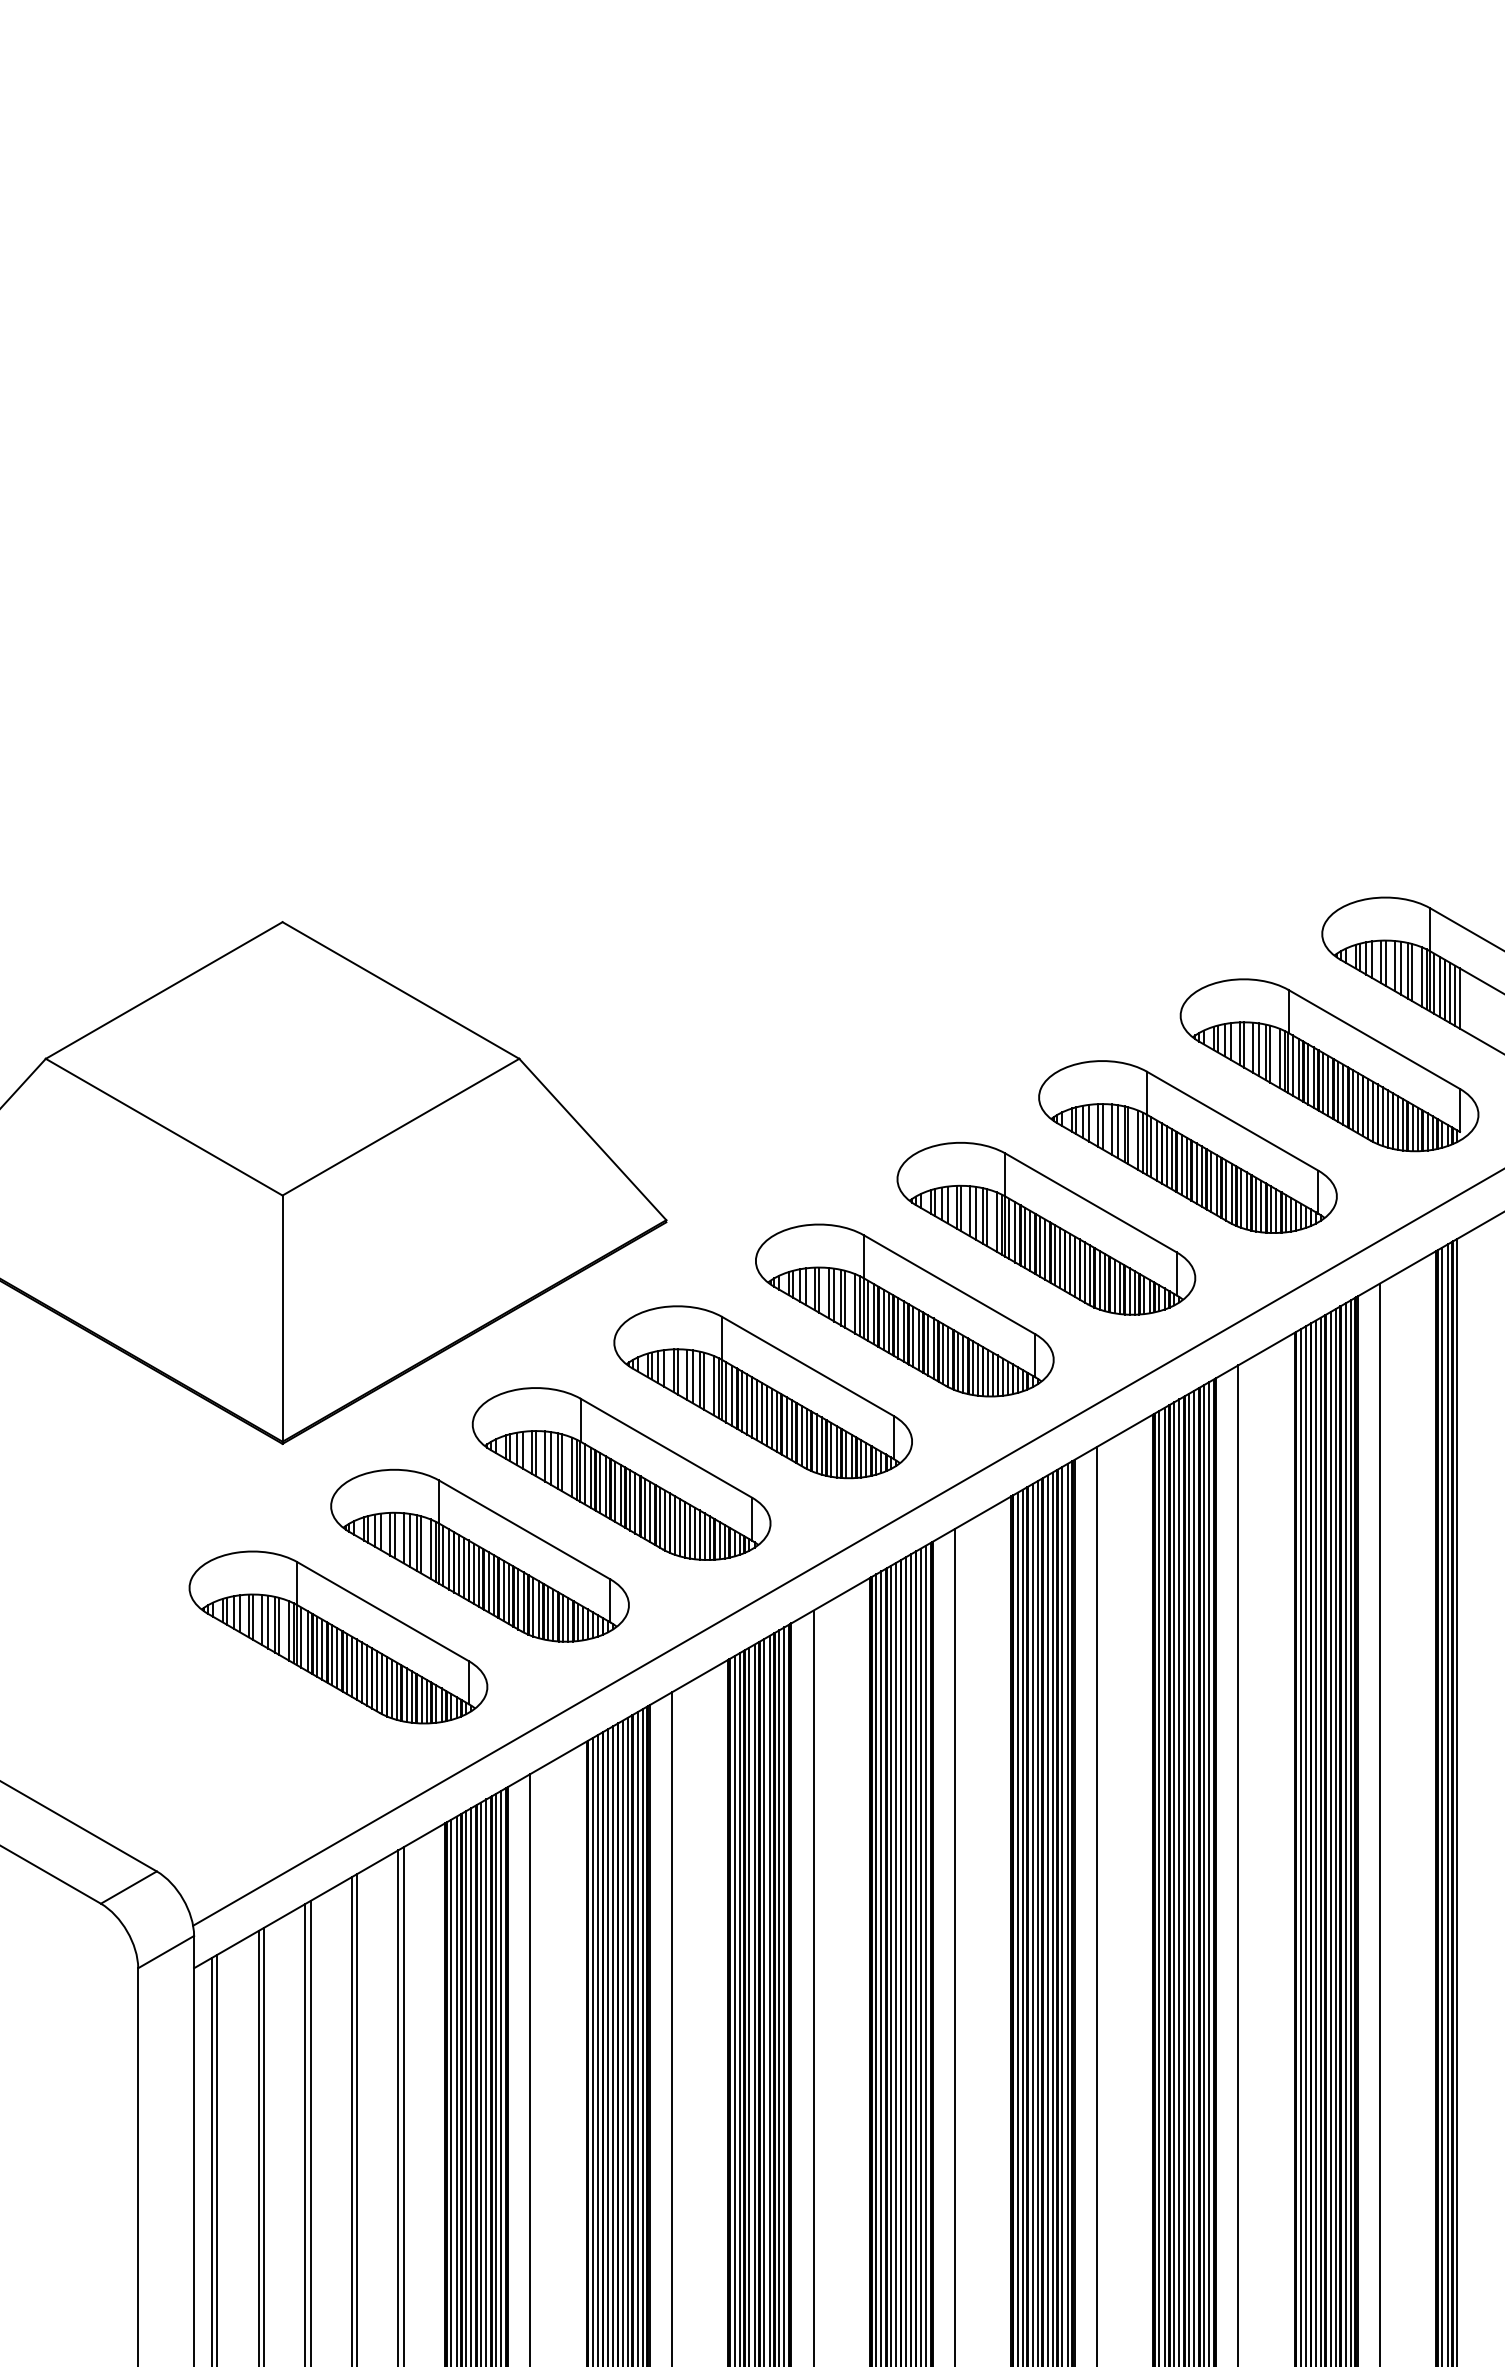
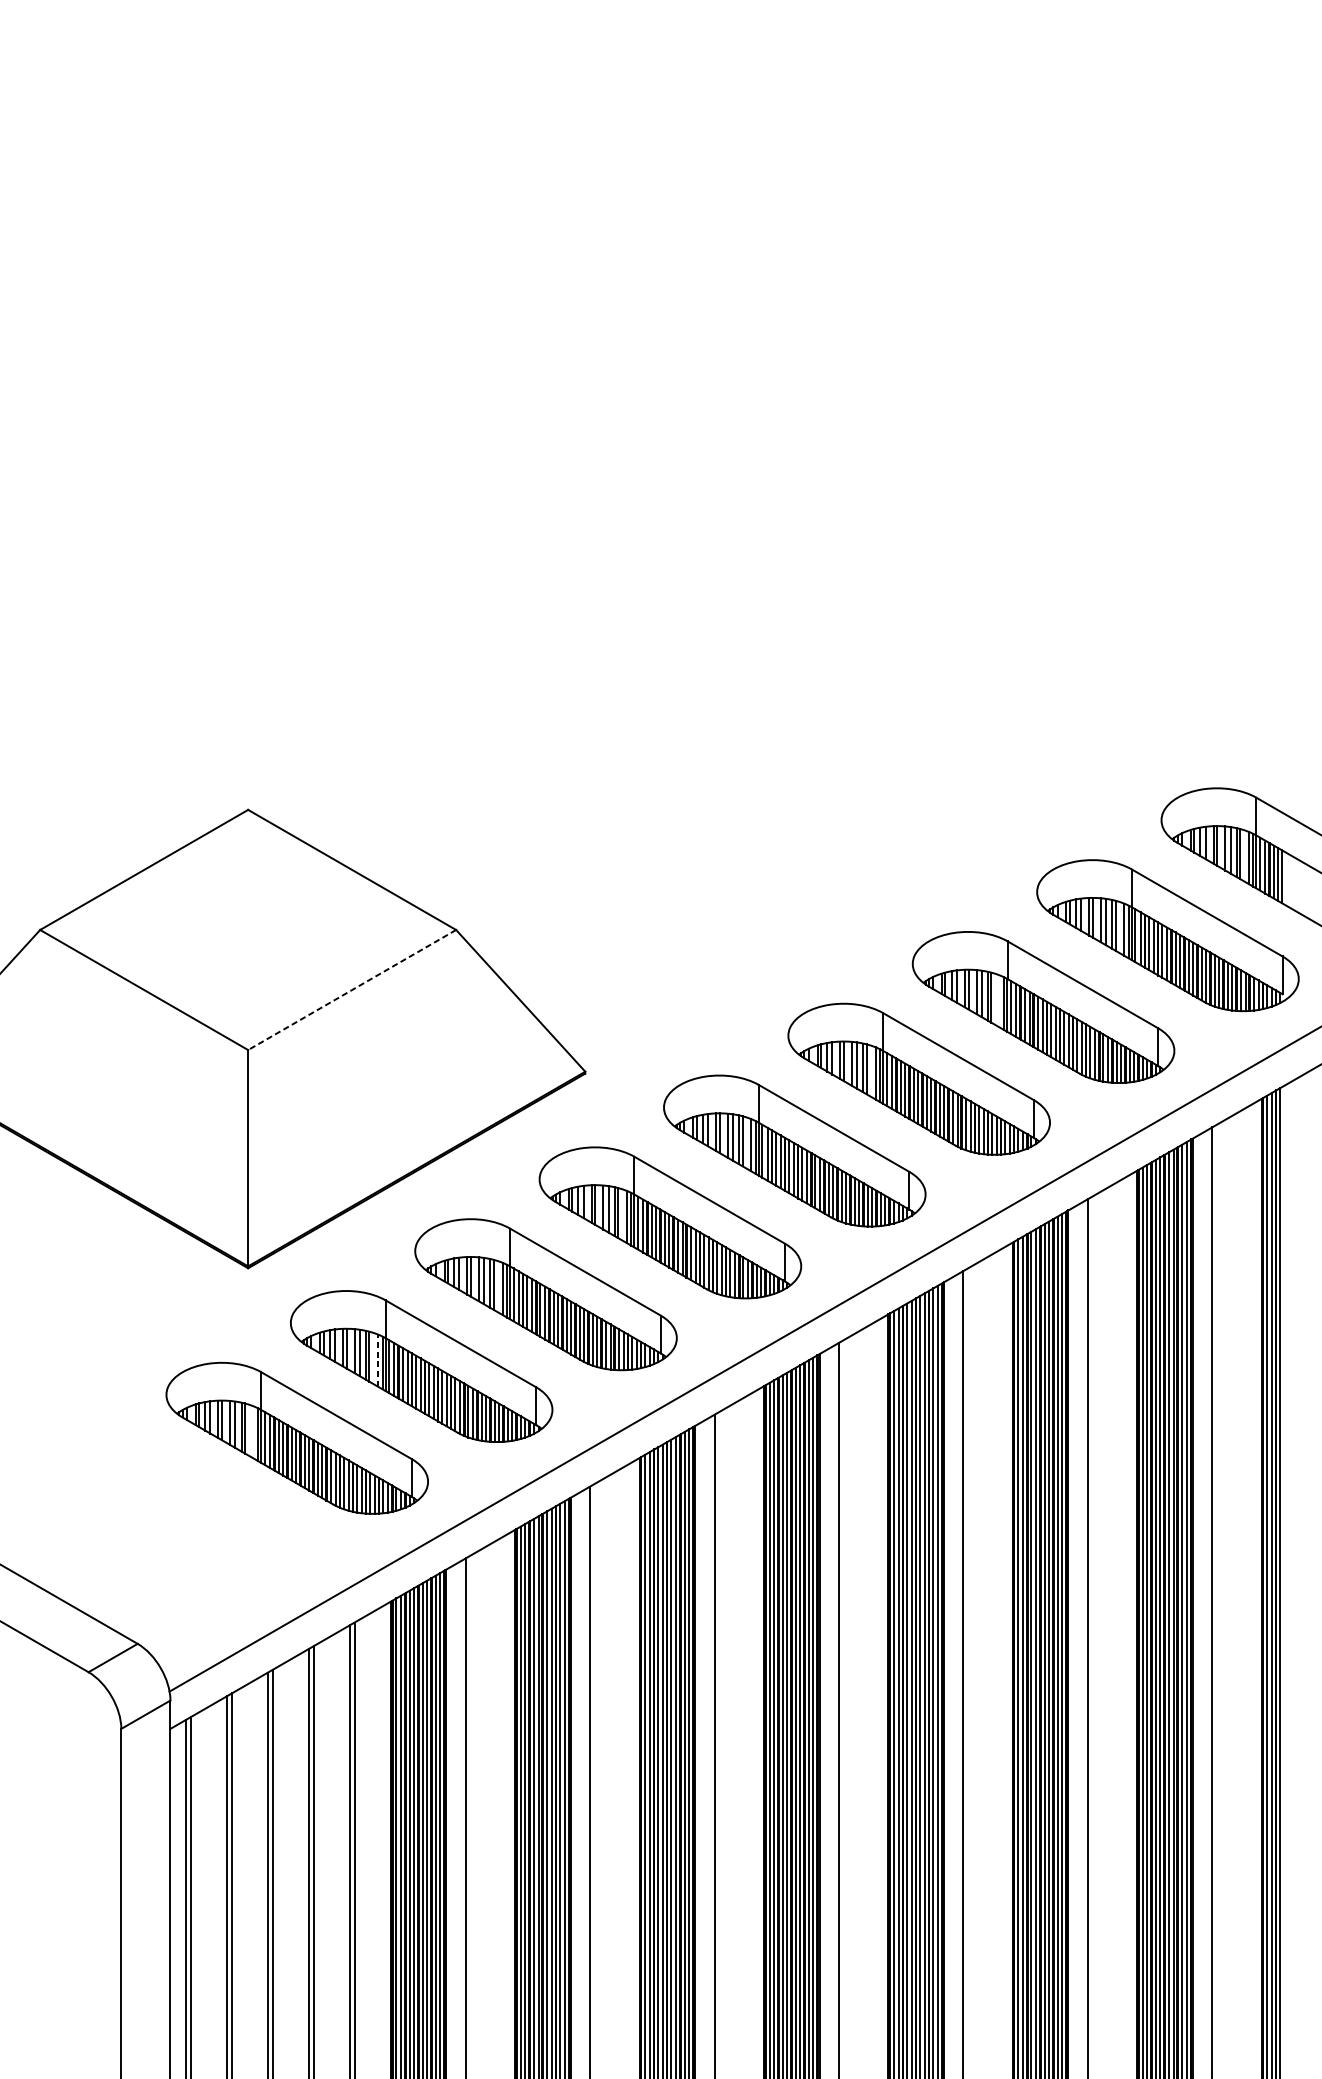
line: (400, 1127) -> (351, 990), solid -> dashed
line: (1138, 1140) -> (1000, 1001), removed
line: (430, 1549) -> (378, 1361), solid -> dashed
line: (288, 1630) -> (253, 1432), removed

